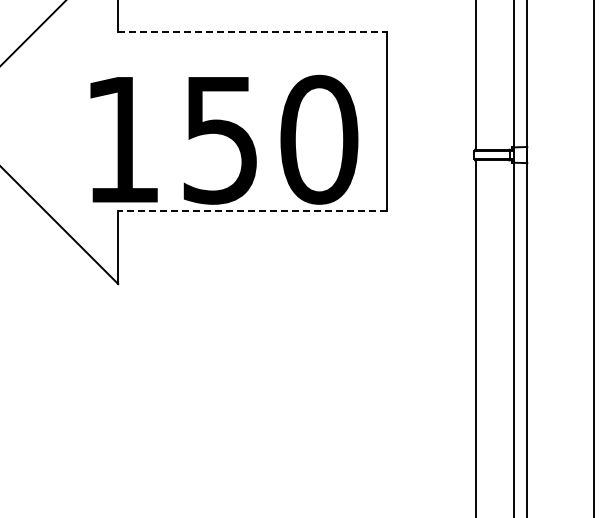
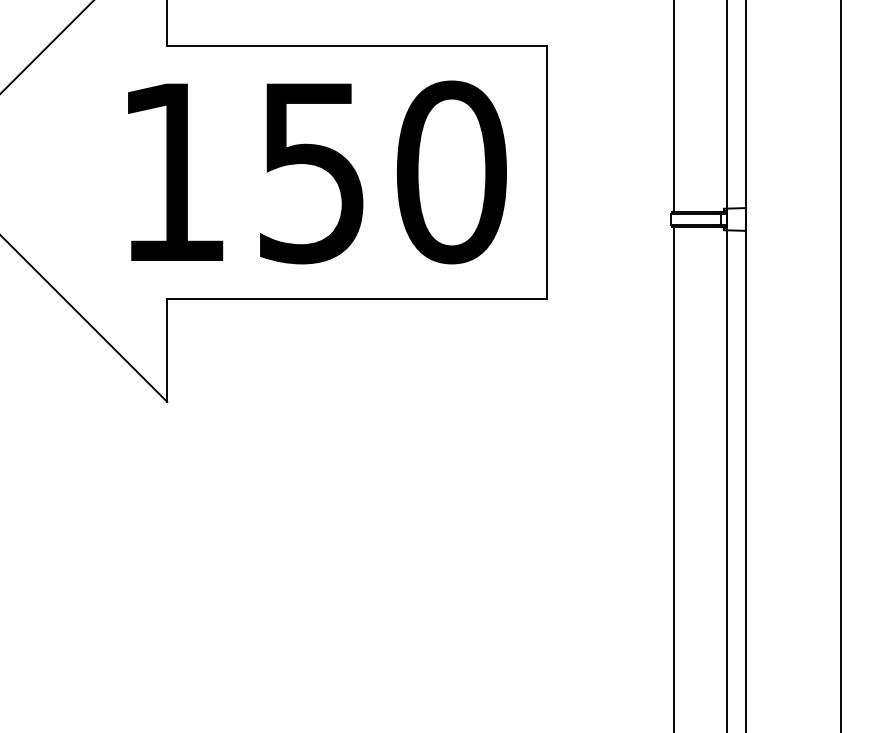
line: (252, 32) -> (357, 46), dashed -> solid
text: (224, 139) -> (317, 171), moved
line: (251, 211) -> (355, 299), dashed -> solid

